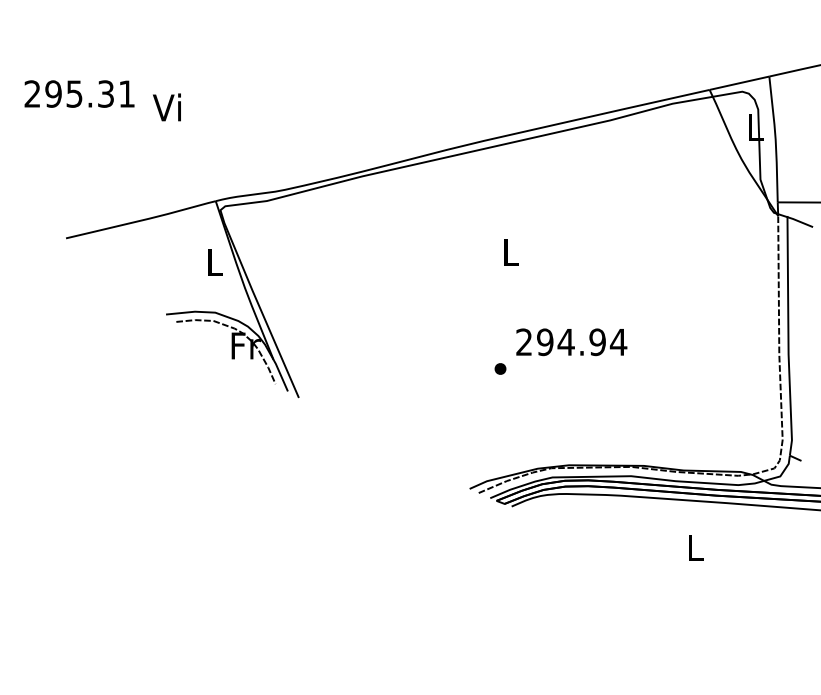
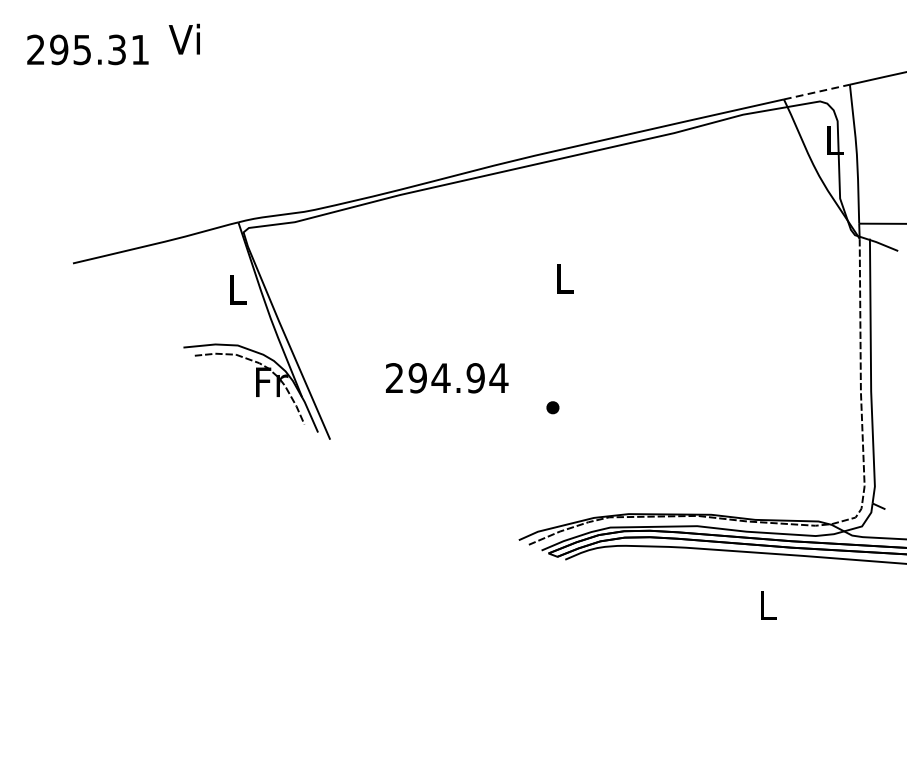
line: (739, 83) -> (816, 92), solid -> dashed
text: (79, 93) -> (87, 49), moved
text: (166, 107) -> (183, 39), moved
text: (571, 342) -> (446, 378), moved

